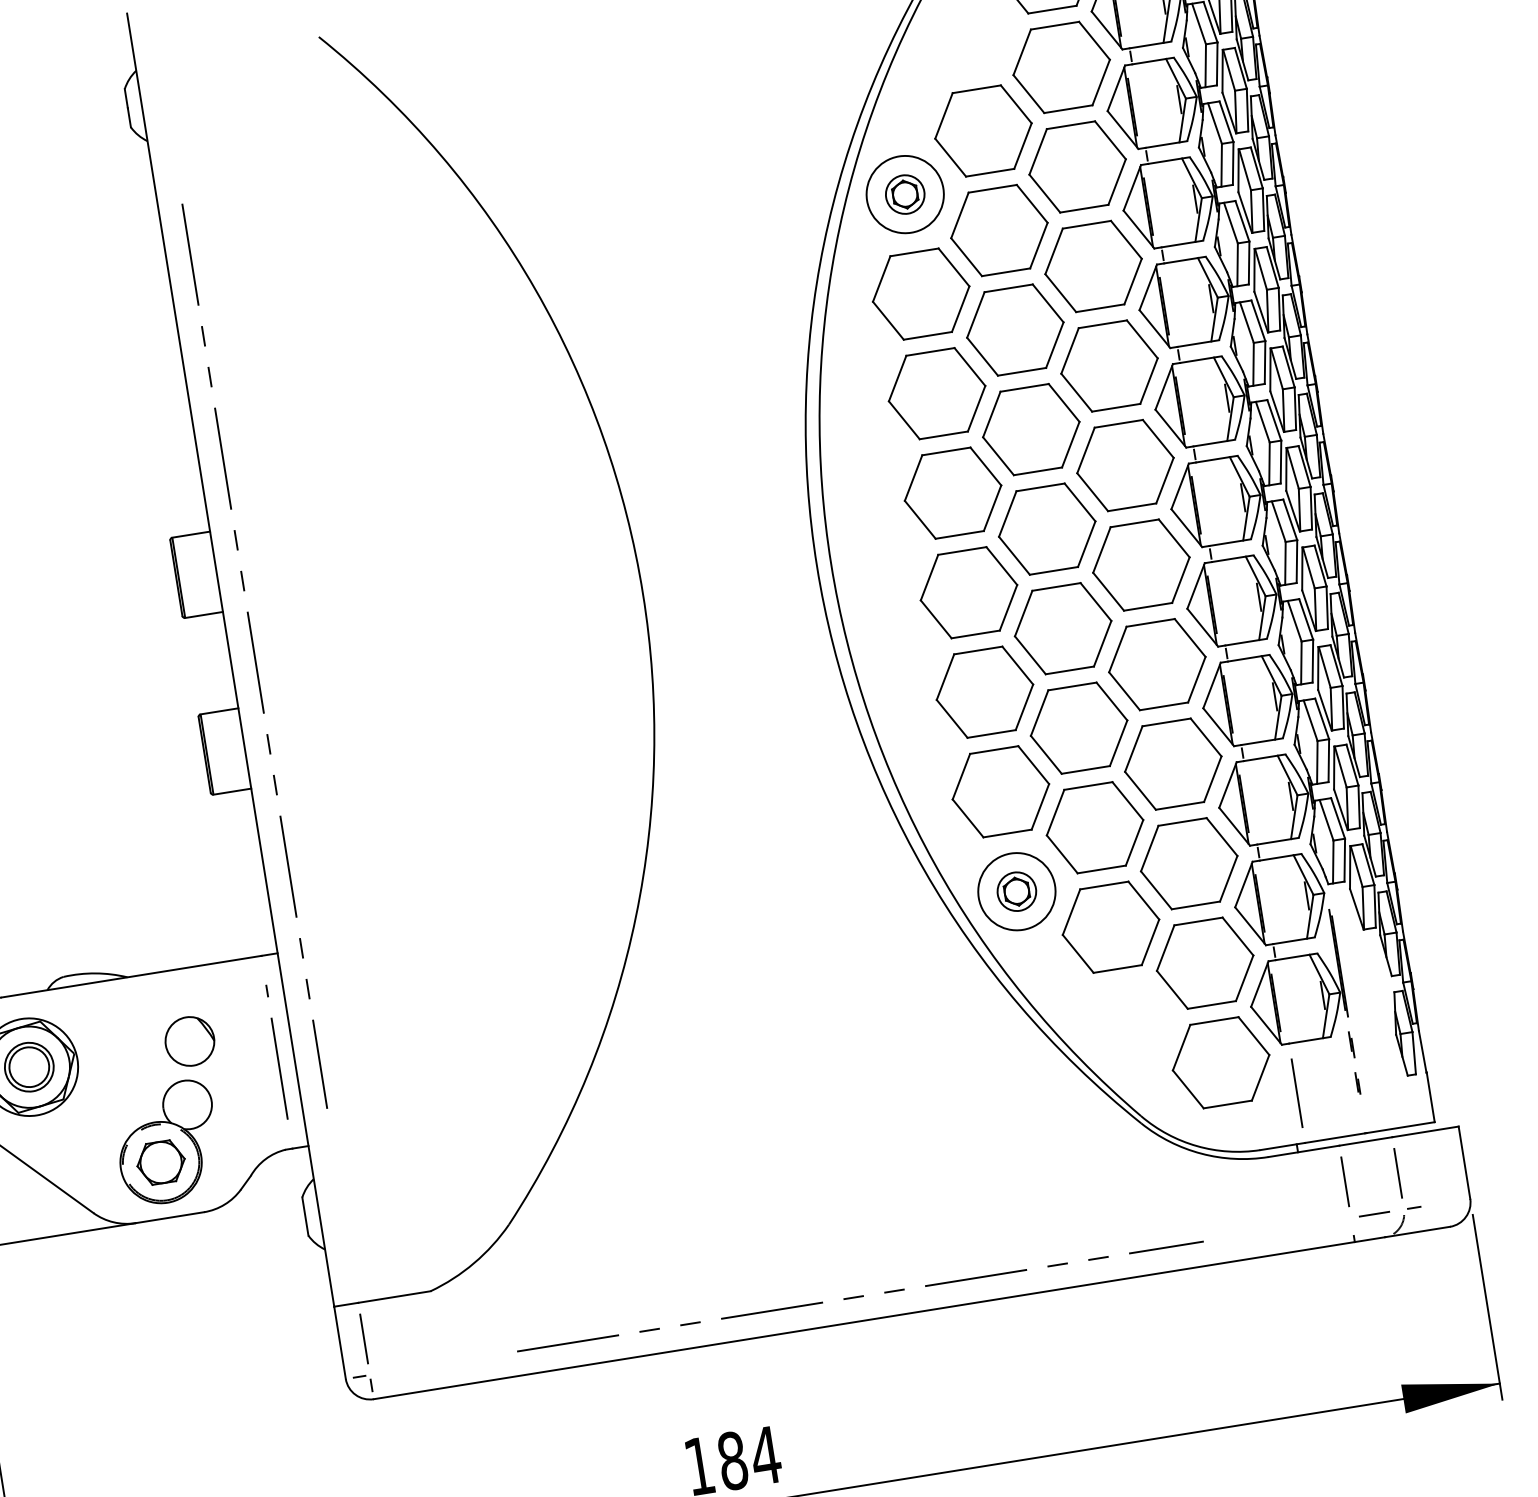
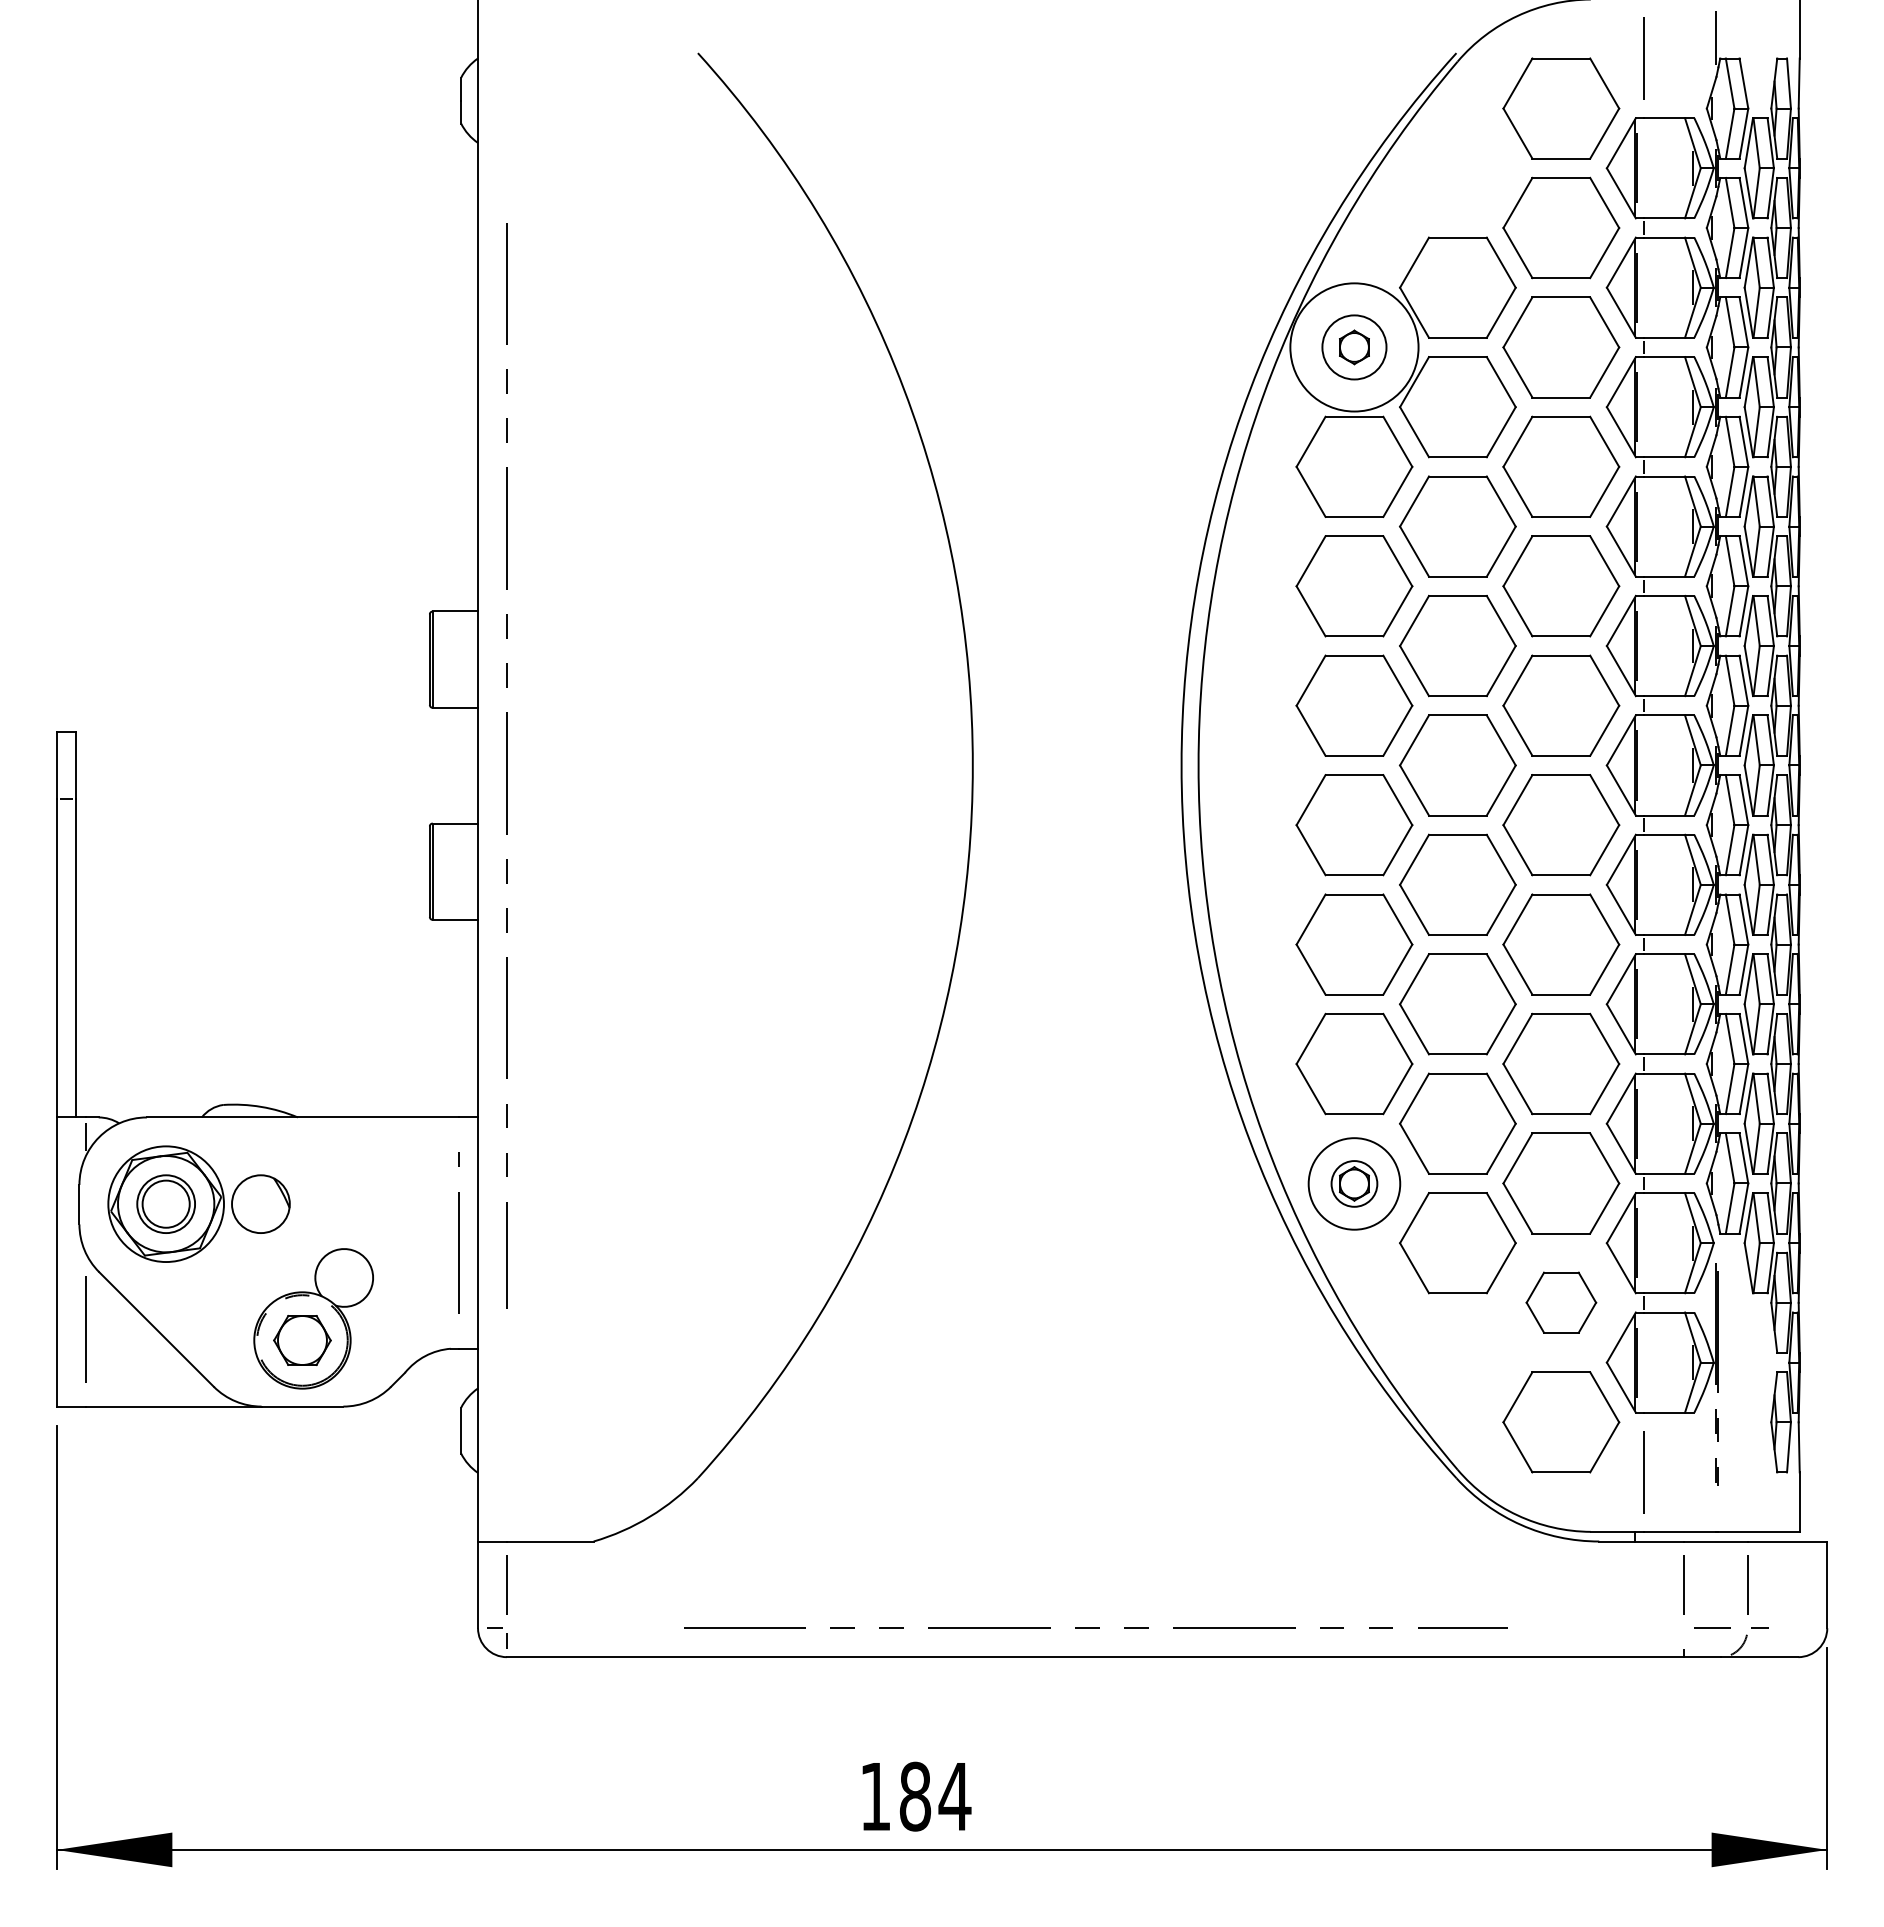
circle: (905, 194) -> (1354, 347), size x1.4
circle: (905, 194) -> (1354, 347), size x1.4
part: (1205, 962) -> (1561, 1302), size x0.6
part: (189, 1040) -> (260, 1203), moved

